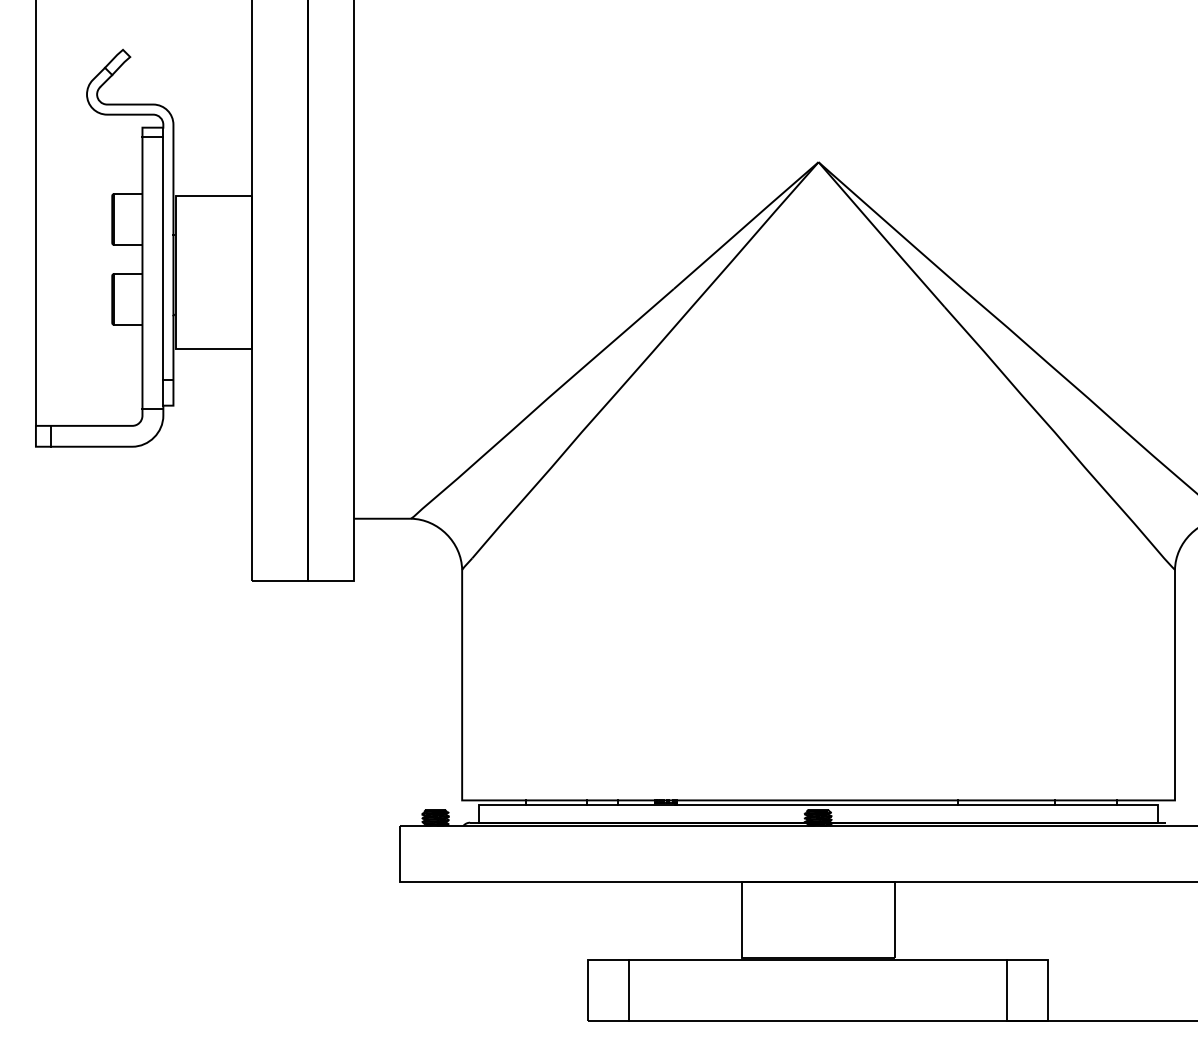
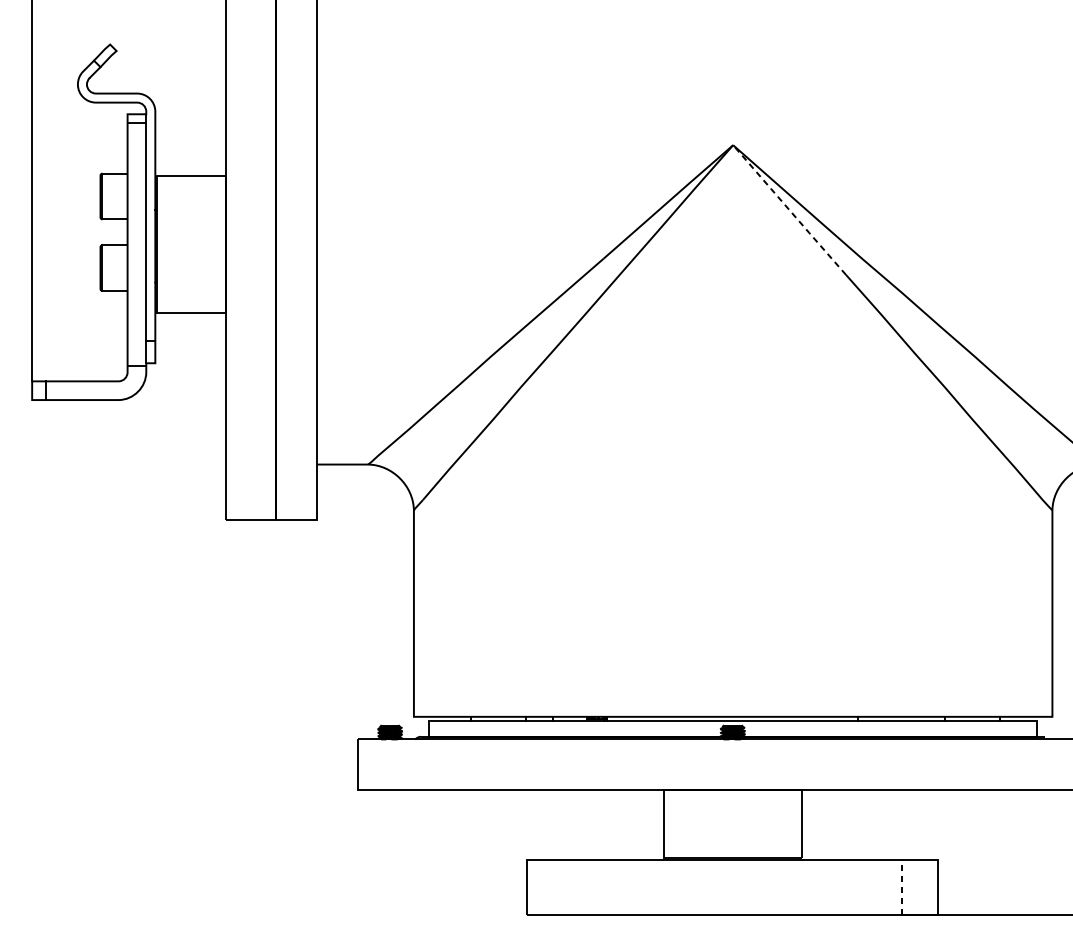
line: (881, 234) -> (789, 209), solid -> dashed
line: (629, 990) -> (563, 887), removed
line: (1006, 990) -> (901, 887), solid -> dashed

